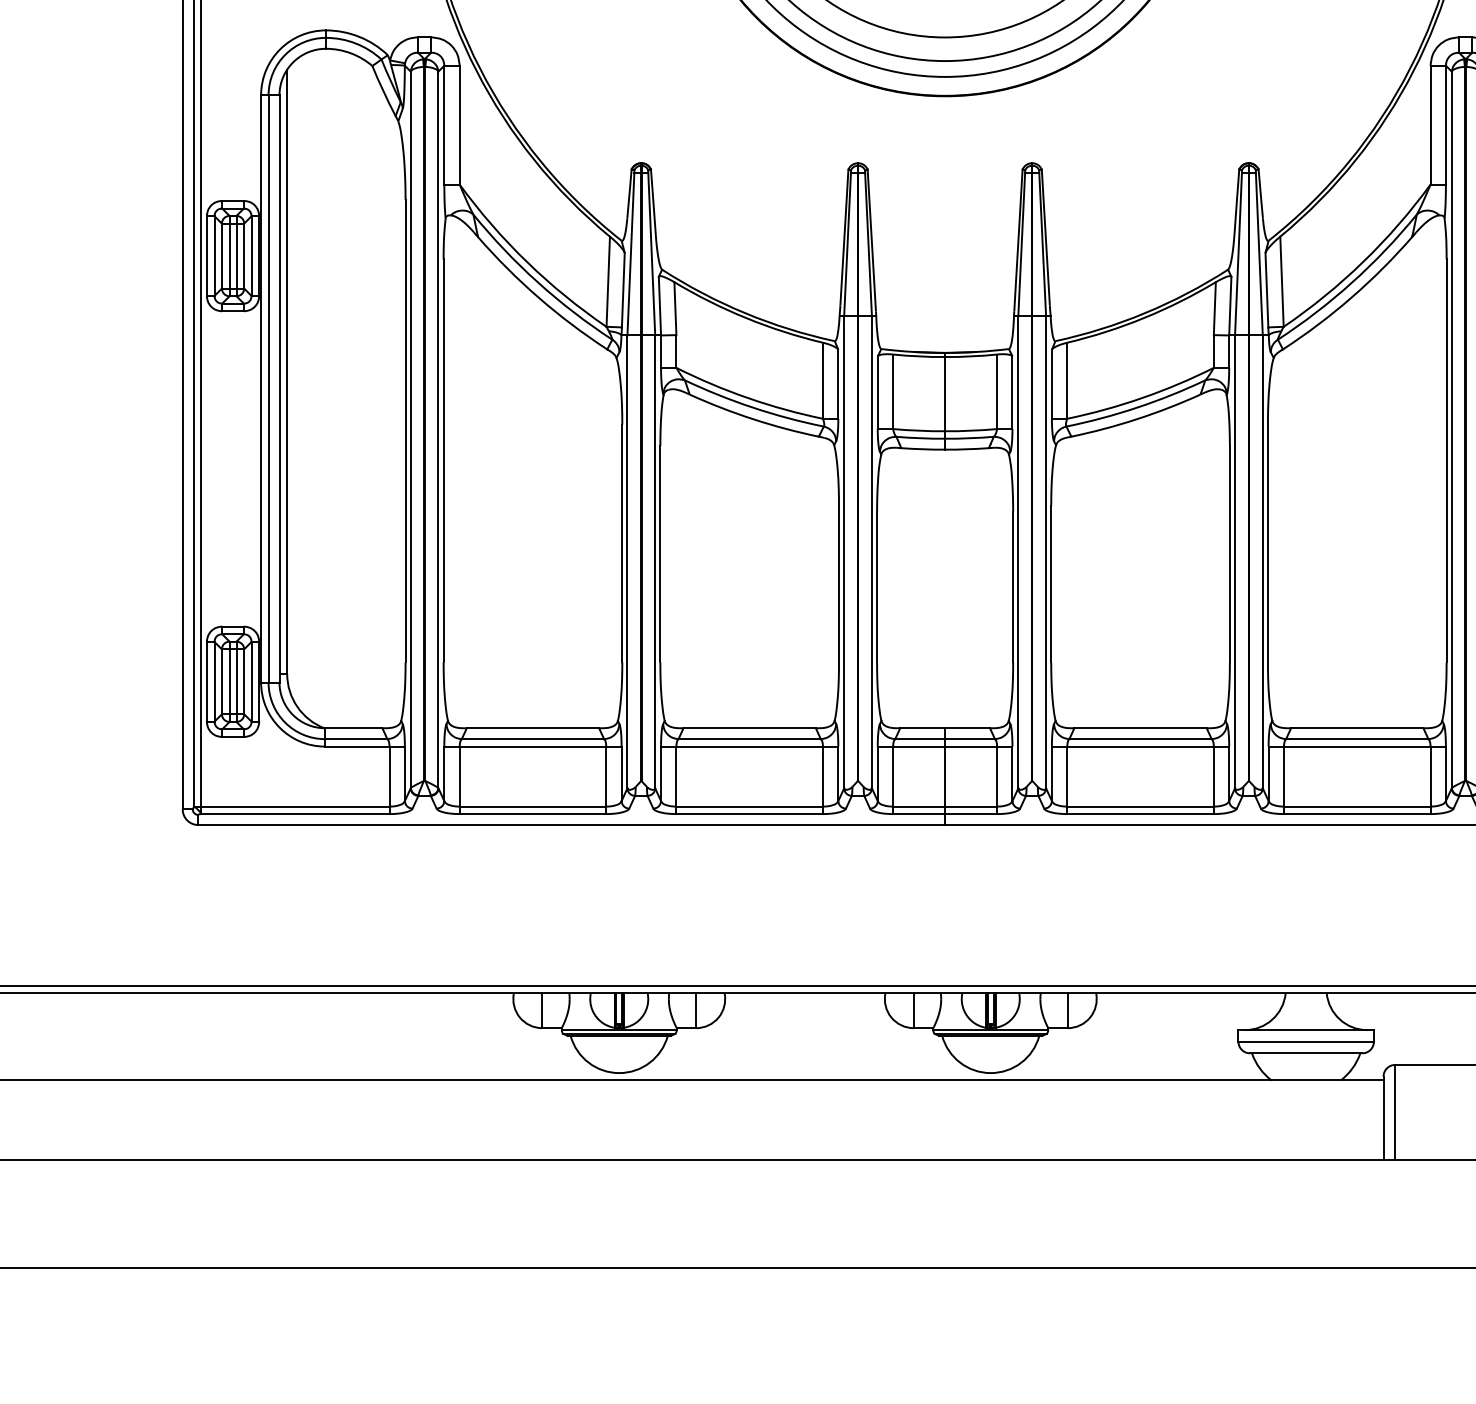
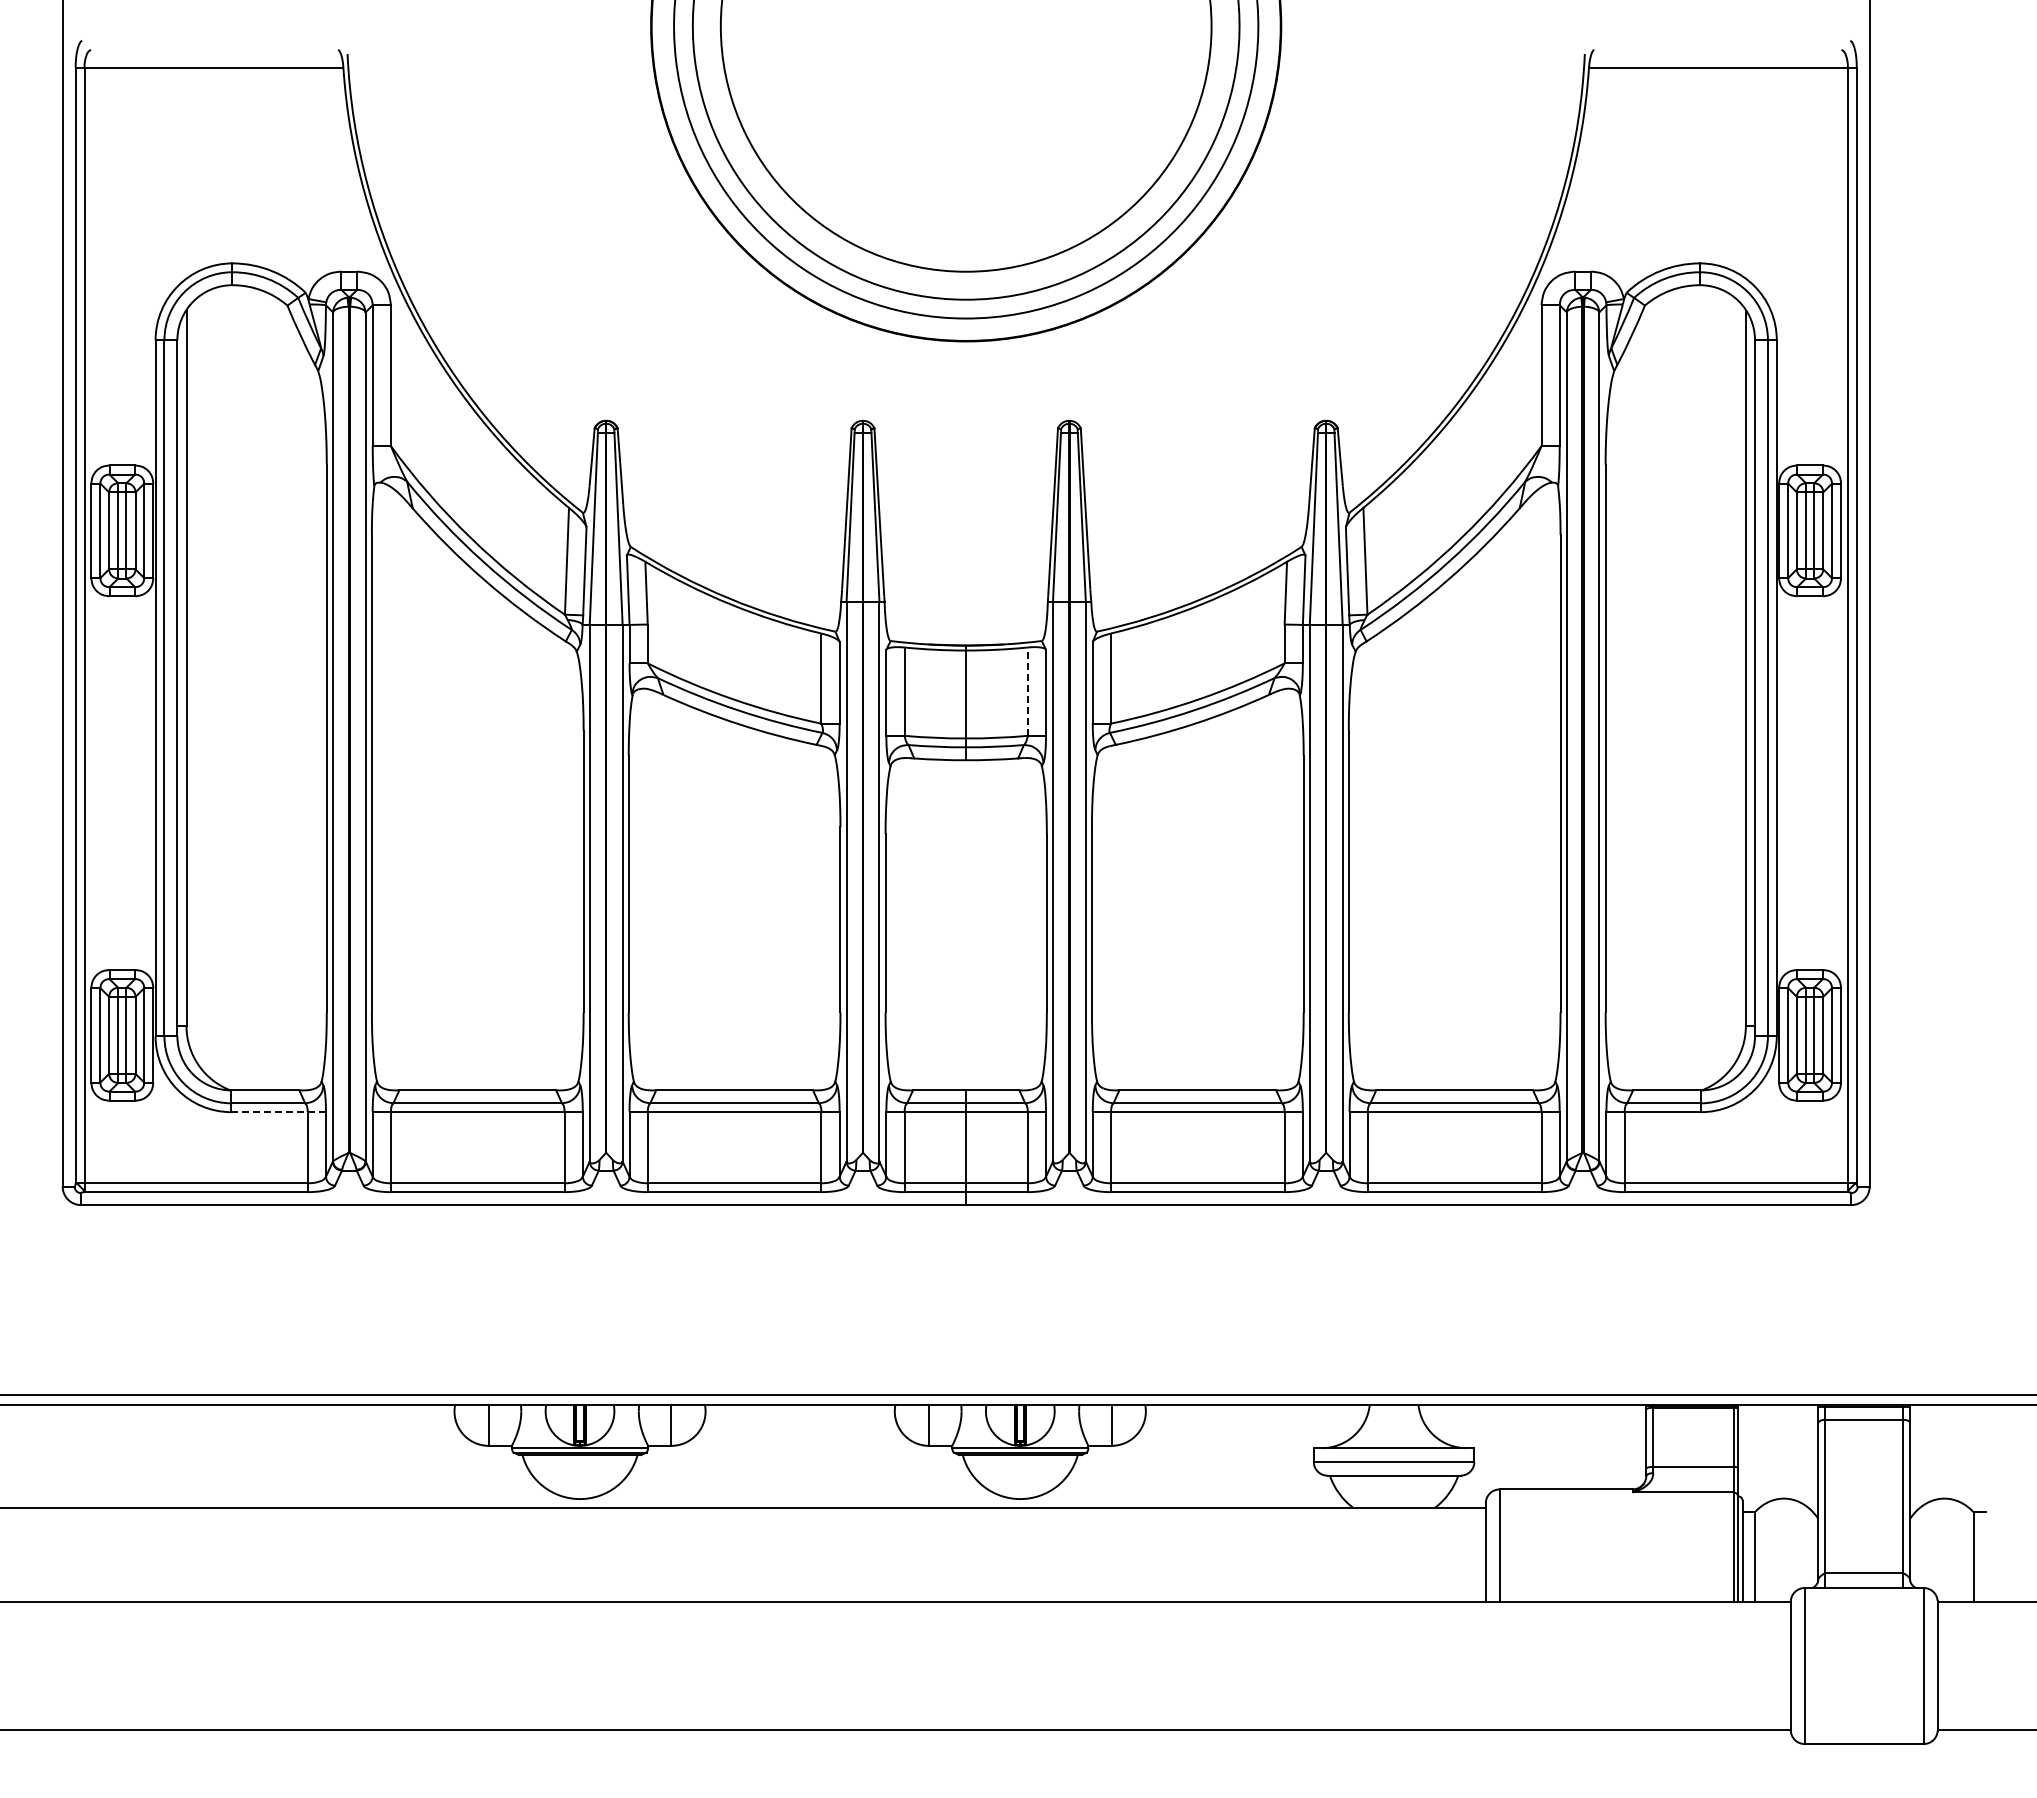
line: (996, 391) -> (1027, 691), solid -> dashed
line: (365, 746) -> (279, 1112), solid -> dashed

